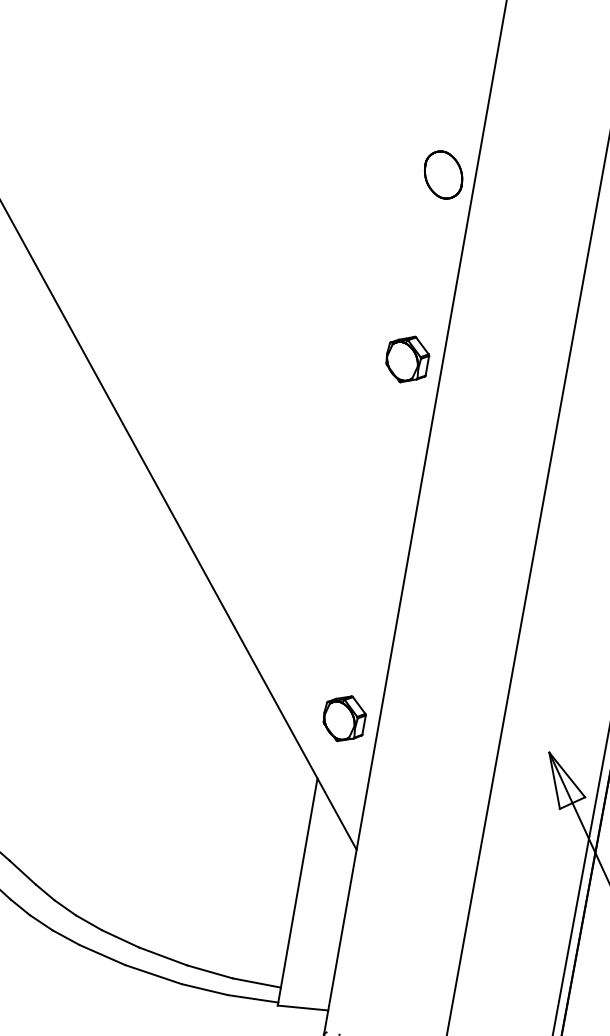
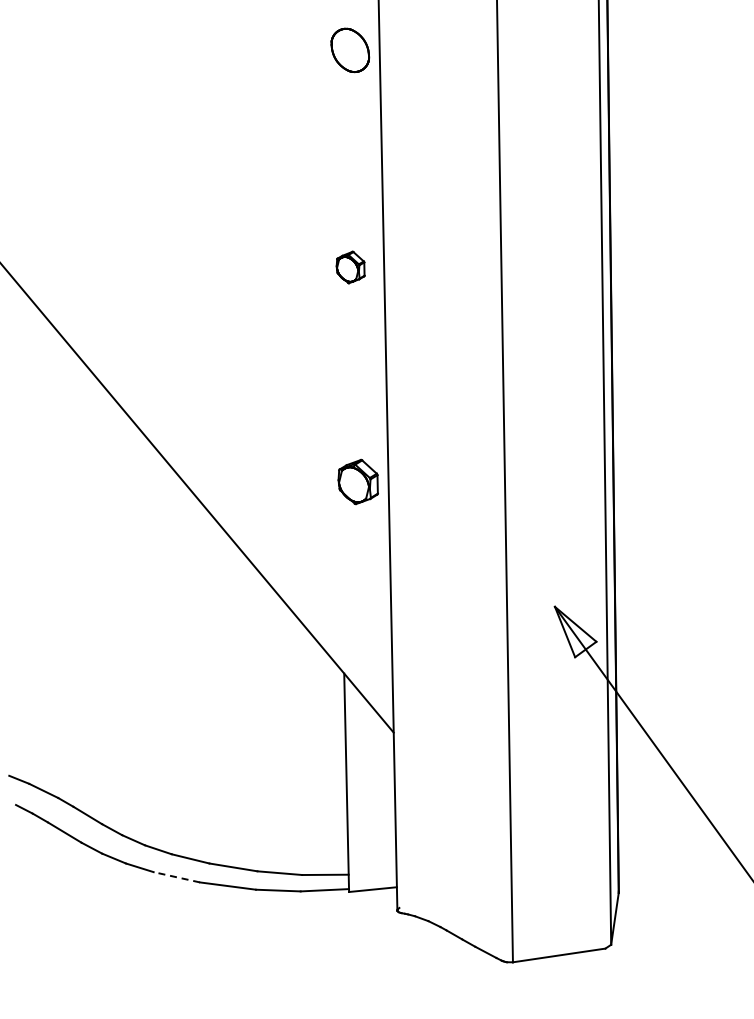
part: (443, 175) -> (350, 50), moved
part: (407, 359) -> (350, 267), size x0.7
part: (343, 717) -> (357, 481), moved
line: (102, 955) -> (176, 877), solid -> dashed

